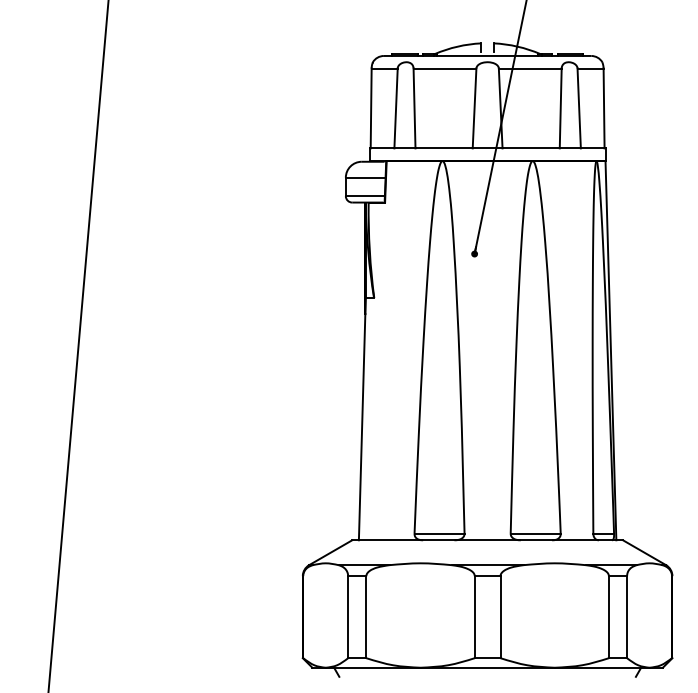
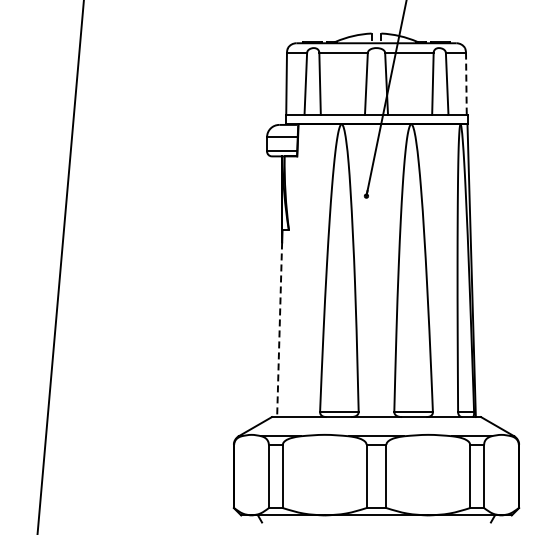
line: (604, 108) -> (466, 83), solid -> dashed
line: (361, 428) -> (279, 330), solid -> dashed

